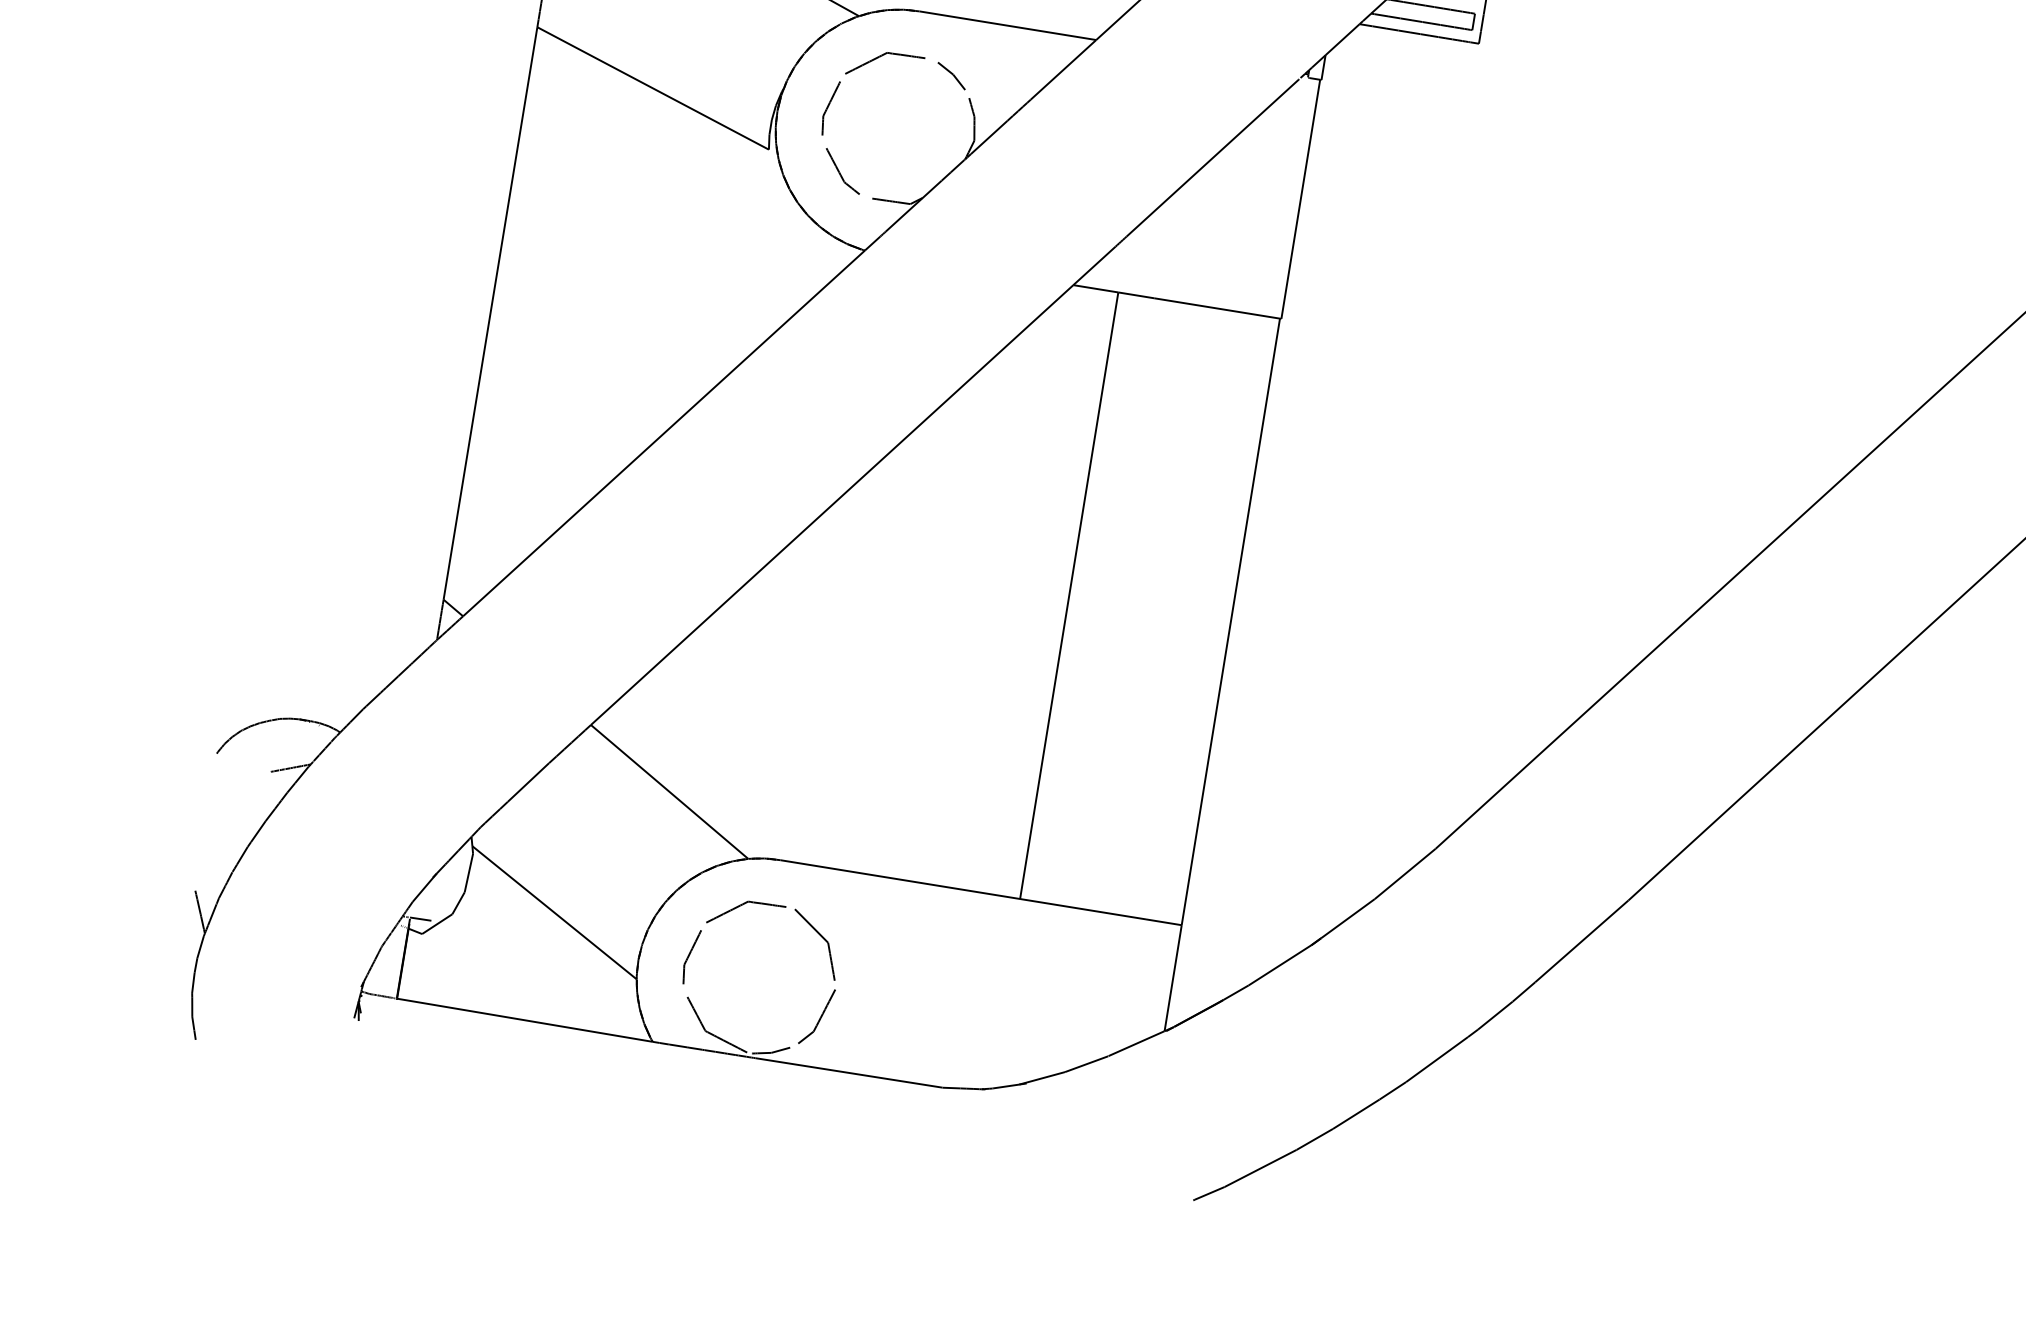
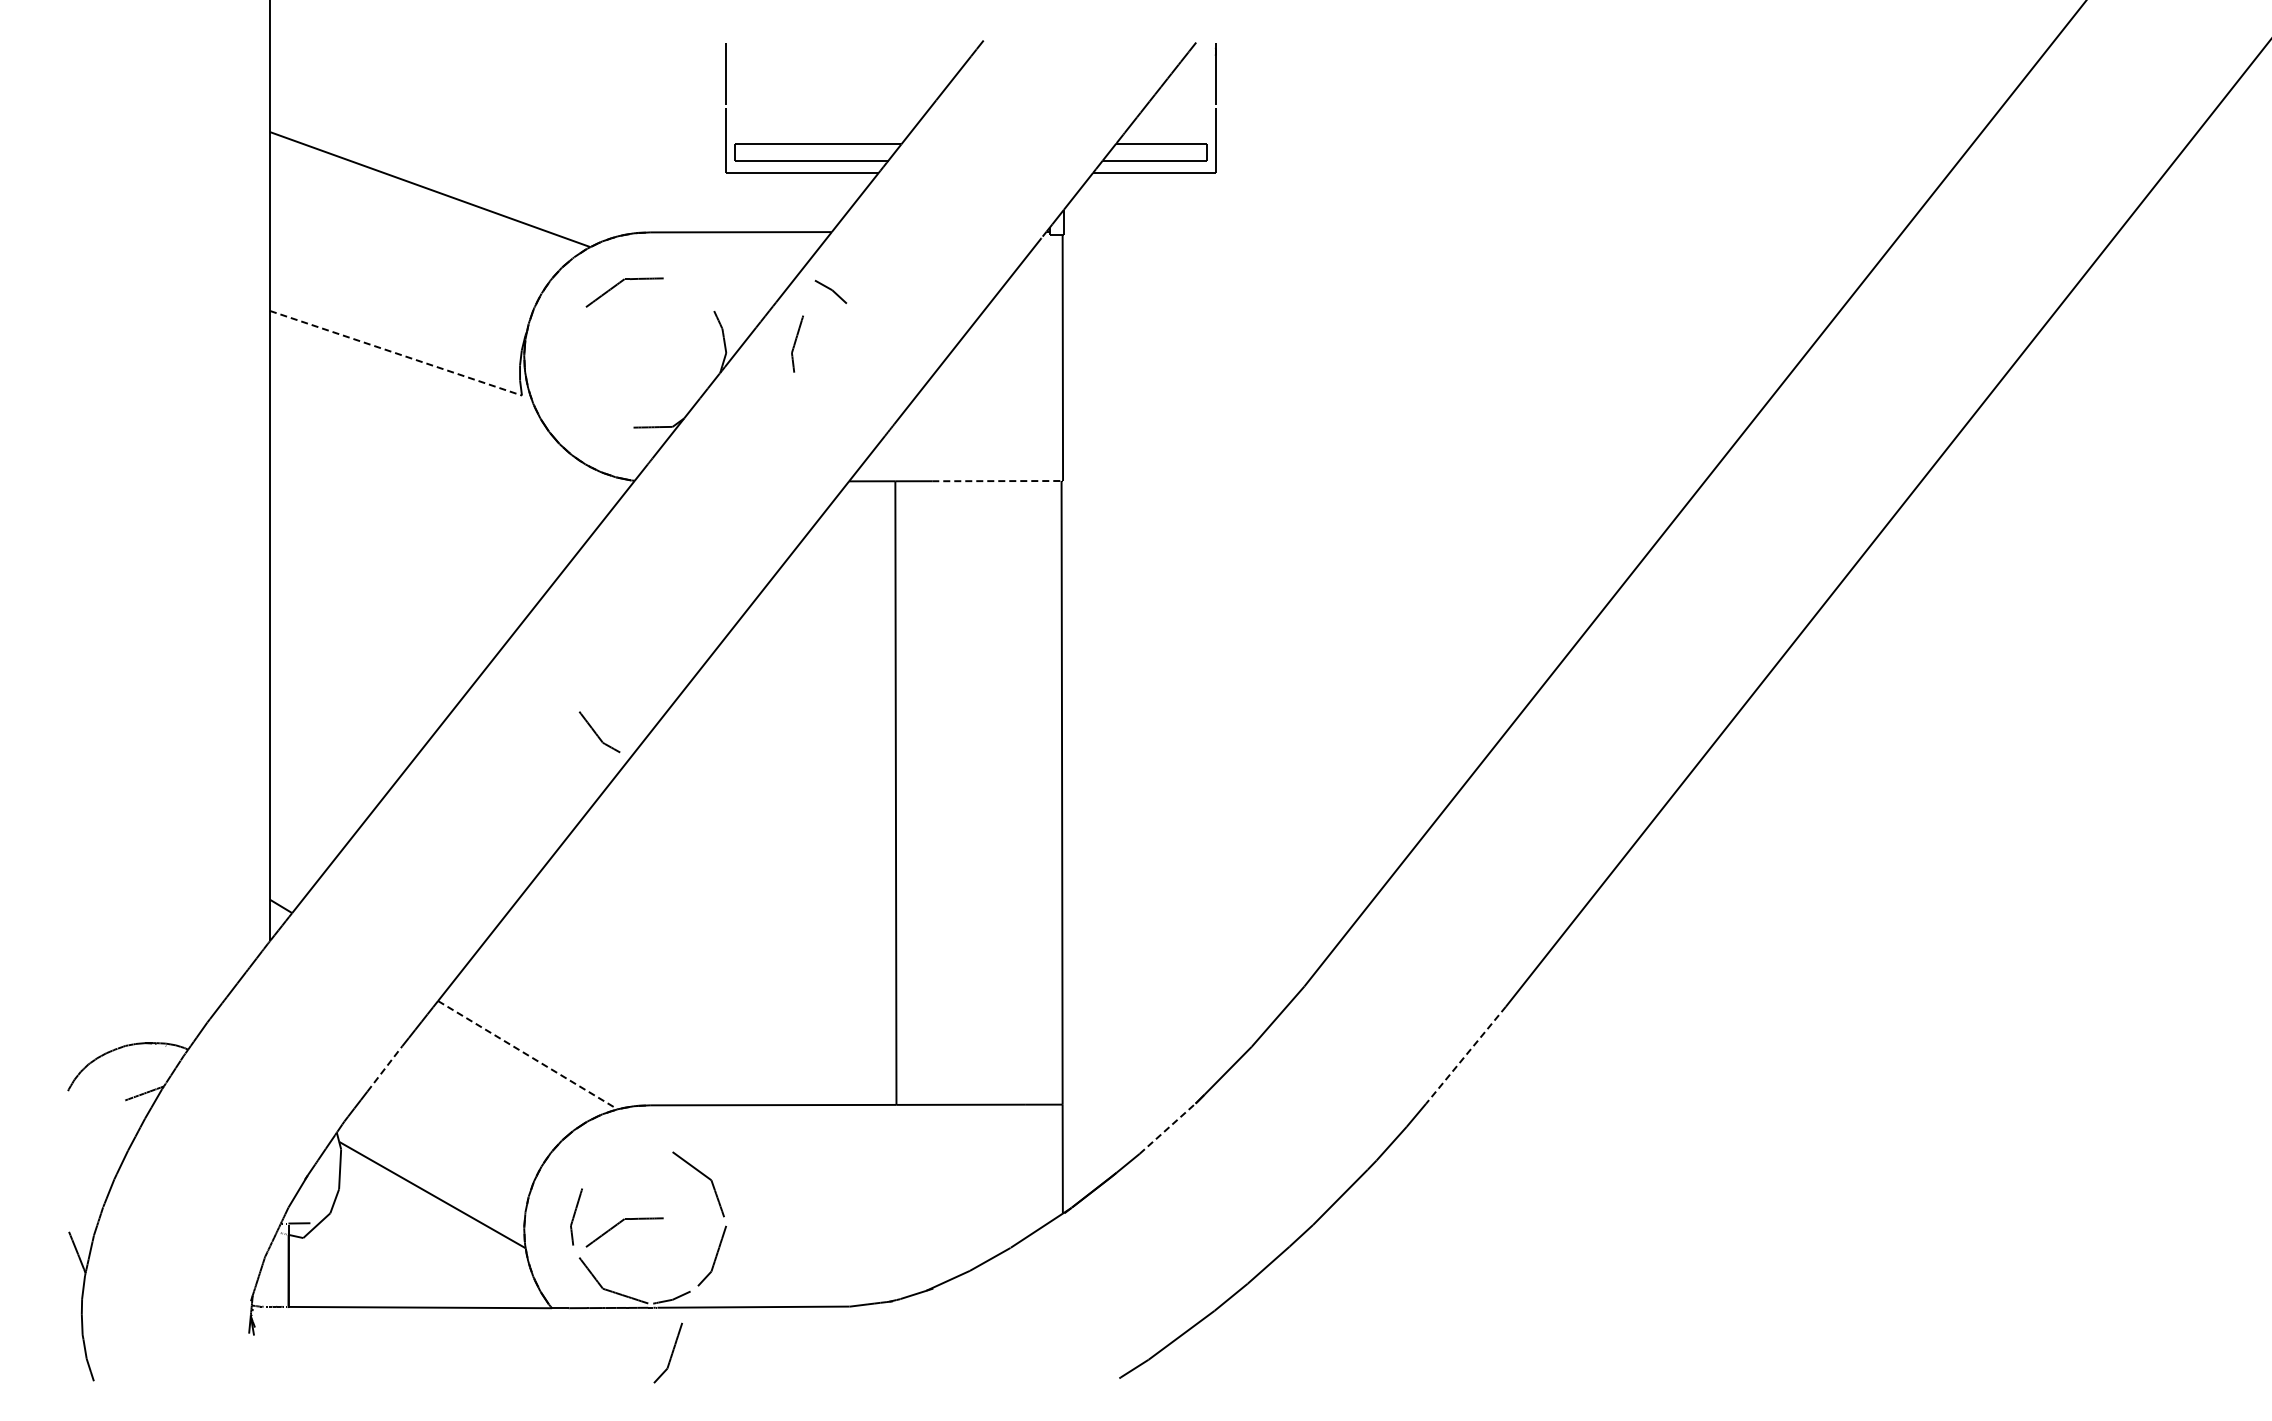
part: (951, 75) -> (830, 291), moved
line: (652, 88) -> (395, 353), solid -> dashed
part: (830, 107) -> (797, 343), moved
part: (842, 171) -> (599, 732), moved
line: (1216, 308) -> (996, 481), solid -> dashed
line: (528, 782) -> (384, 1068), solid -> dashed
line: (669, 792) -> (527, 1055), solid -> dashed
part: (743, 905) -> (620, 1223), moved
line: (1582, 941) -> (1466, 1055), solid -> dashed
line: (1279, 965) -> (1167, 1128), solid -> dashed
part: (758, 1103) -> (667, 1352), added

